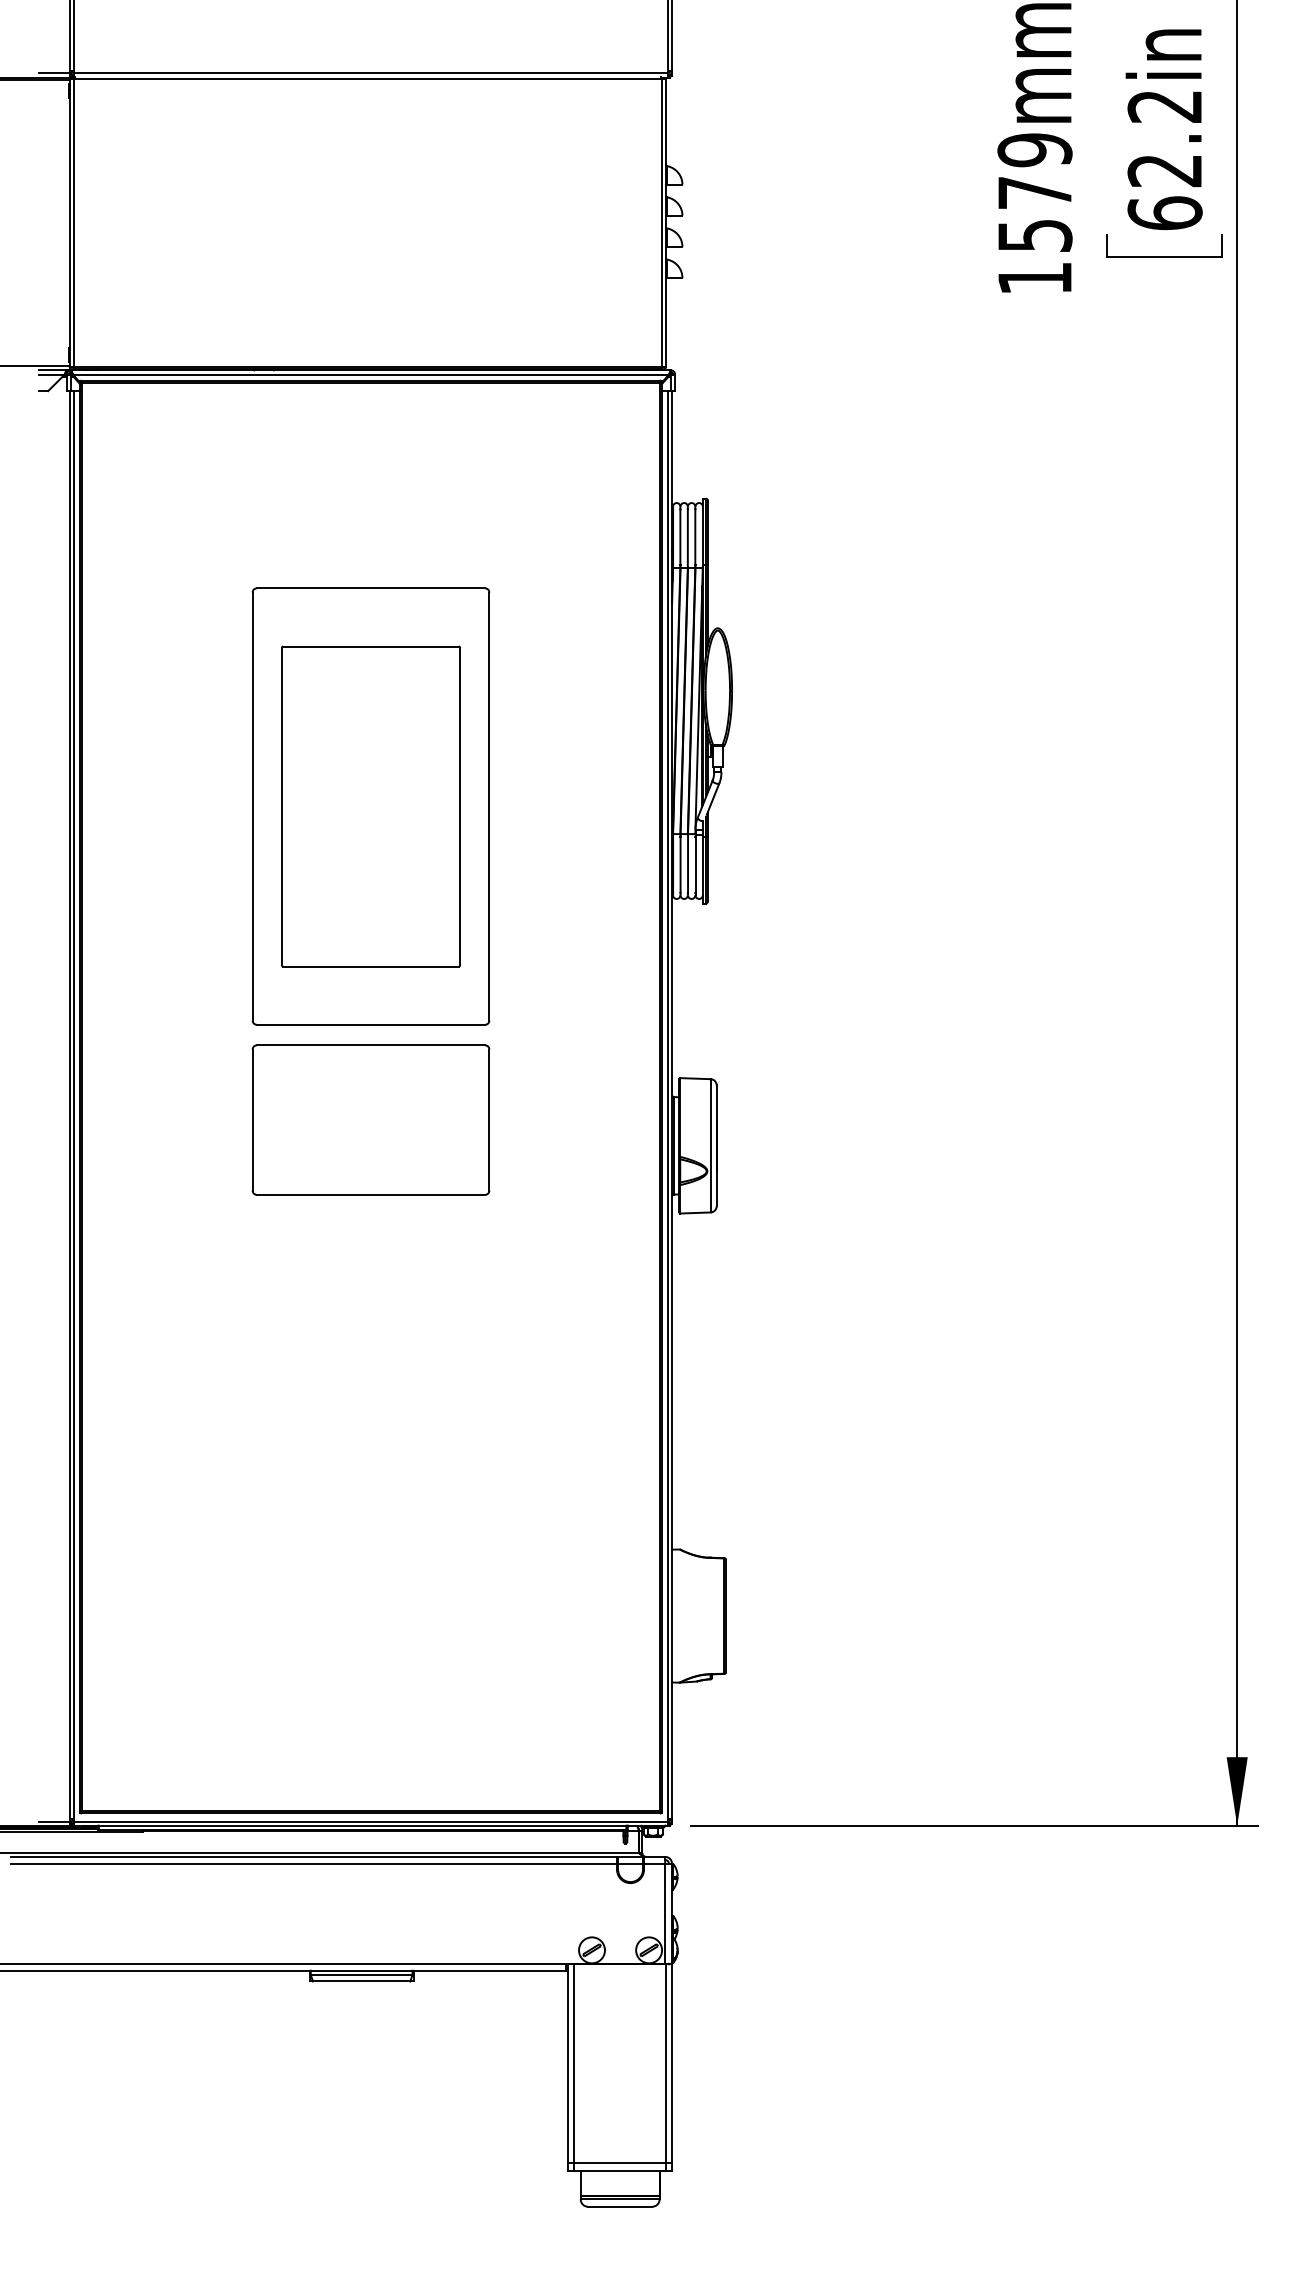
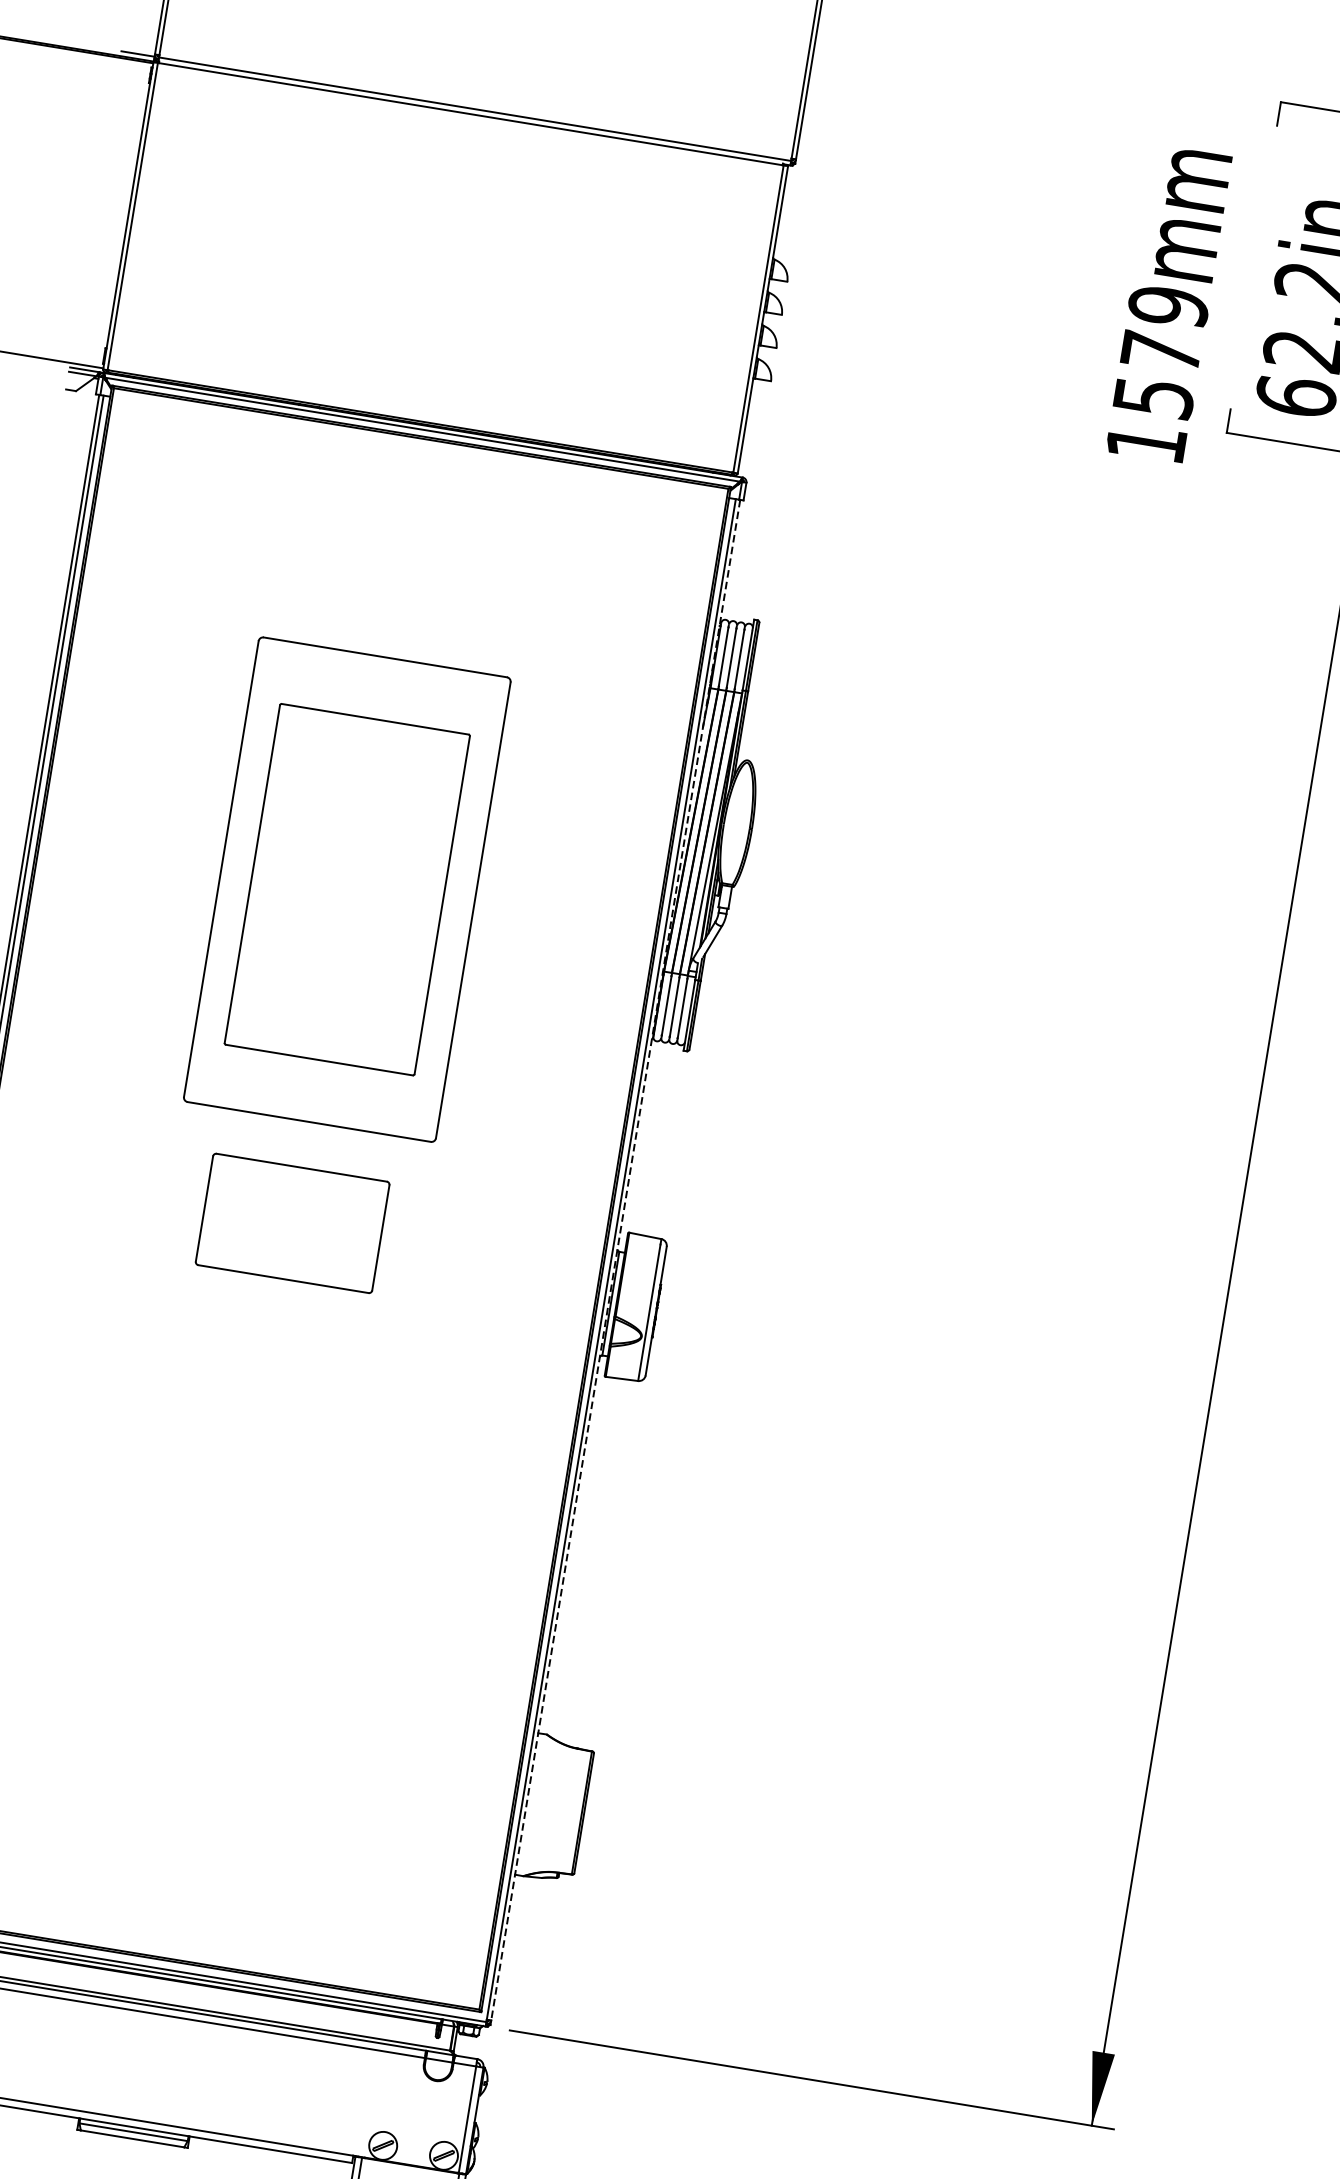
line: (672, 1105) -> (616, 1260), solid -> dashed
part: (370, 1119) -> (292, 1222), size x0.7

